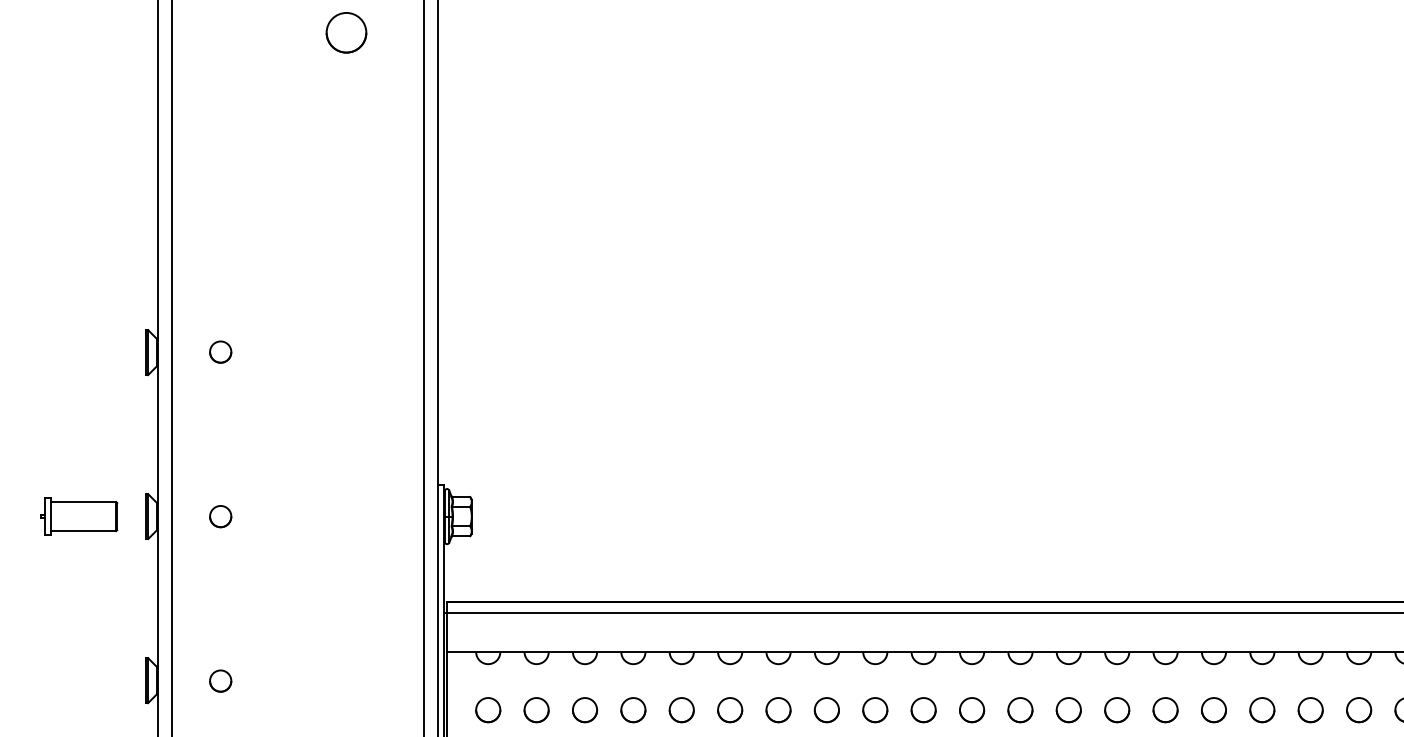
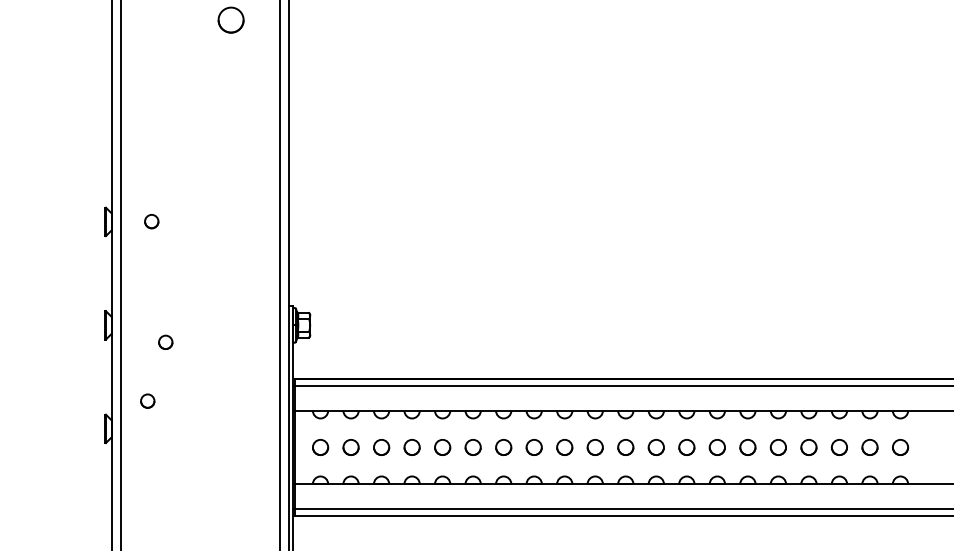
circle: (220, 515) -> (165, 341), moved
part: (79, 516) -> (62, 325), removed
circle: (220, 680) -> (147, 400), moved

